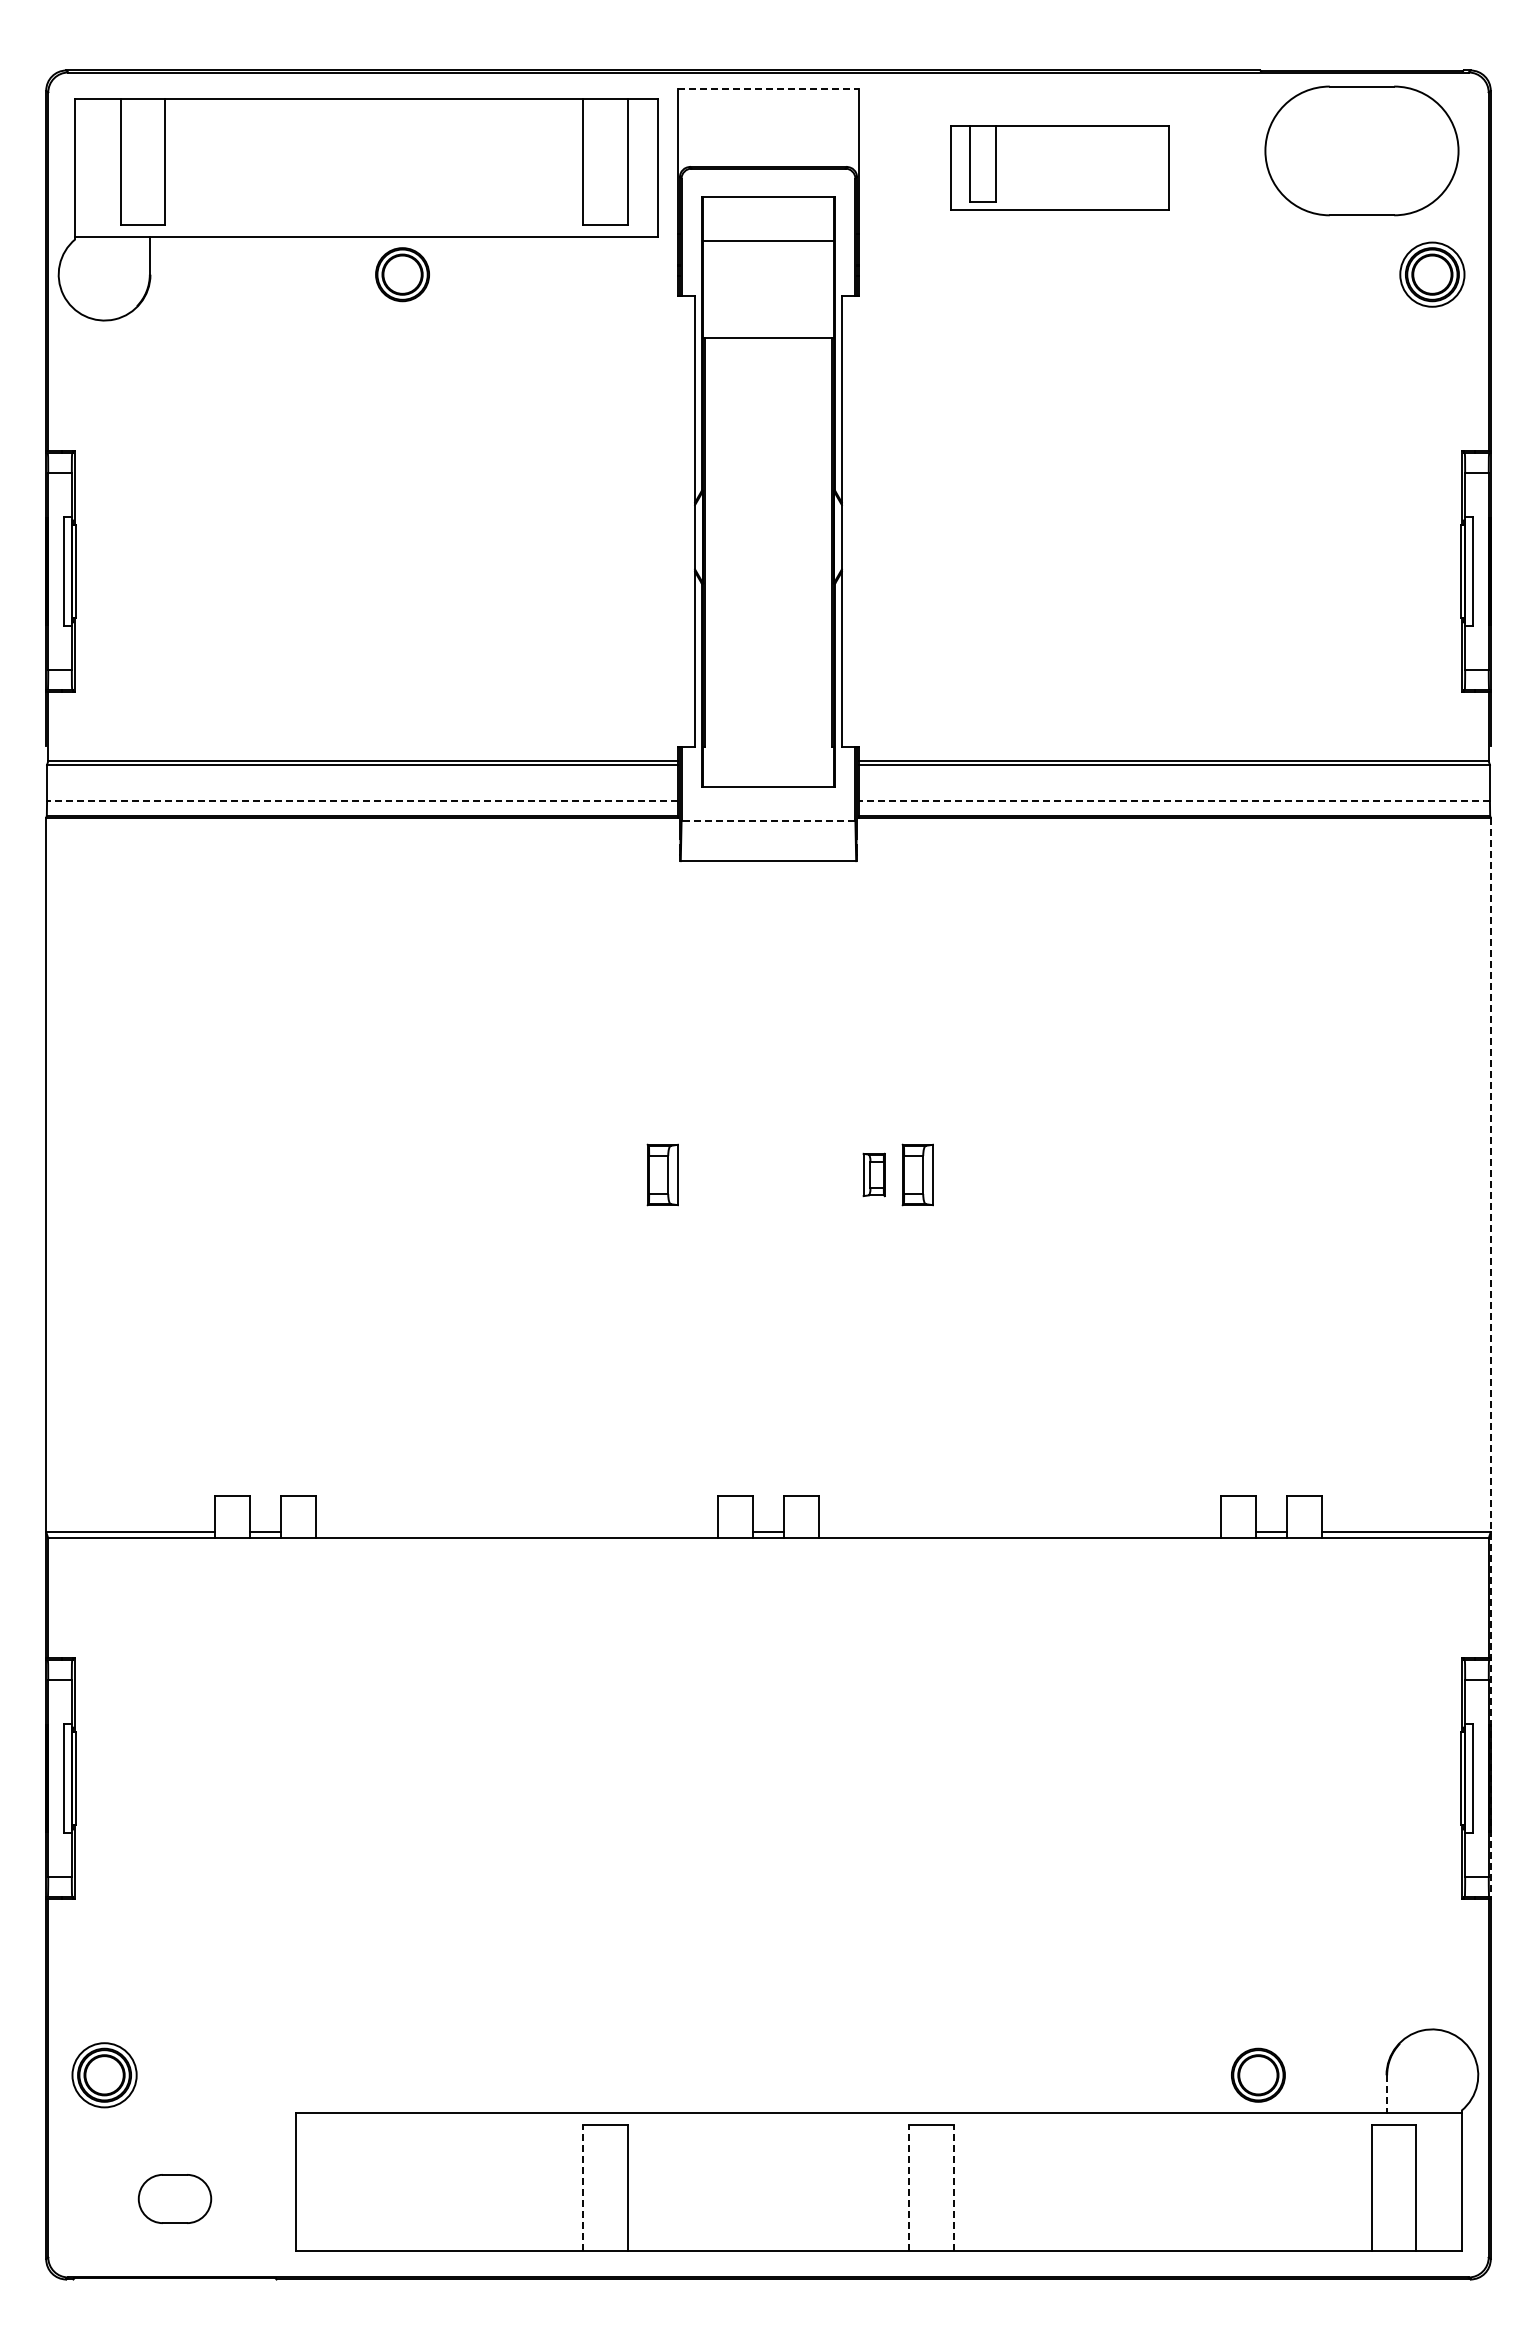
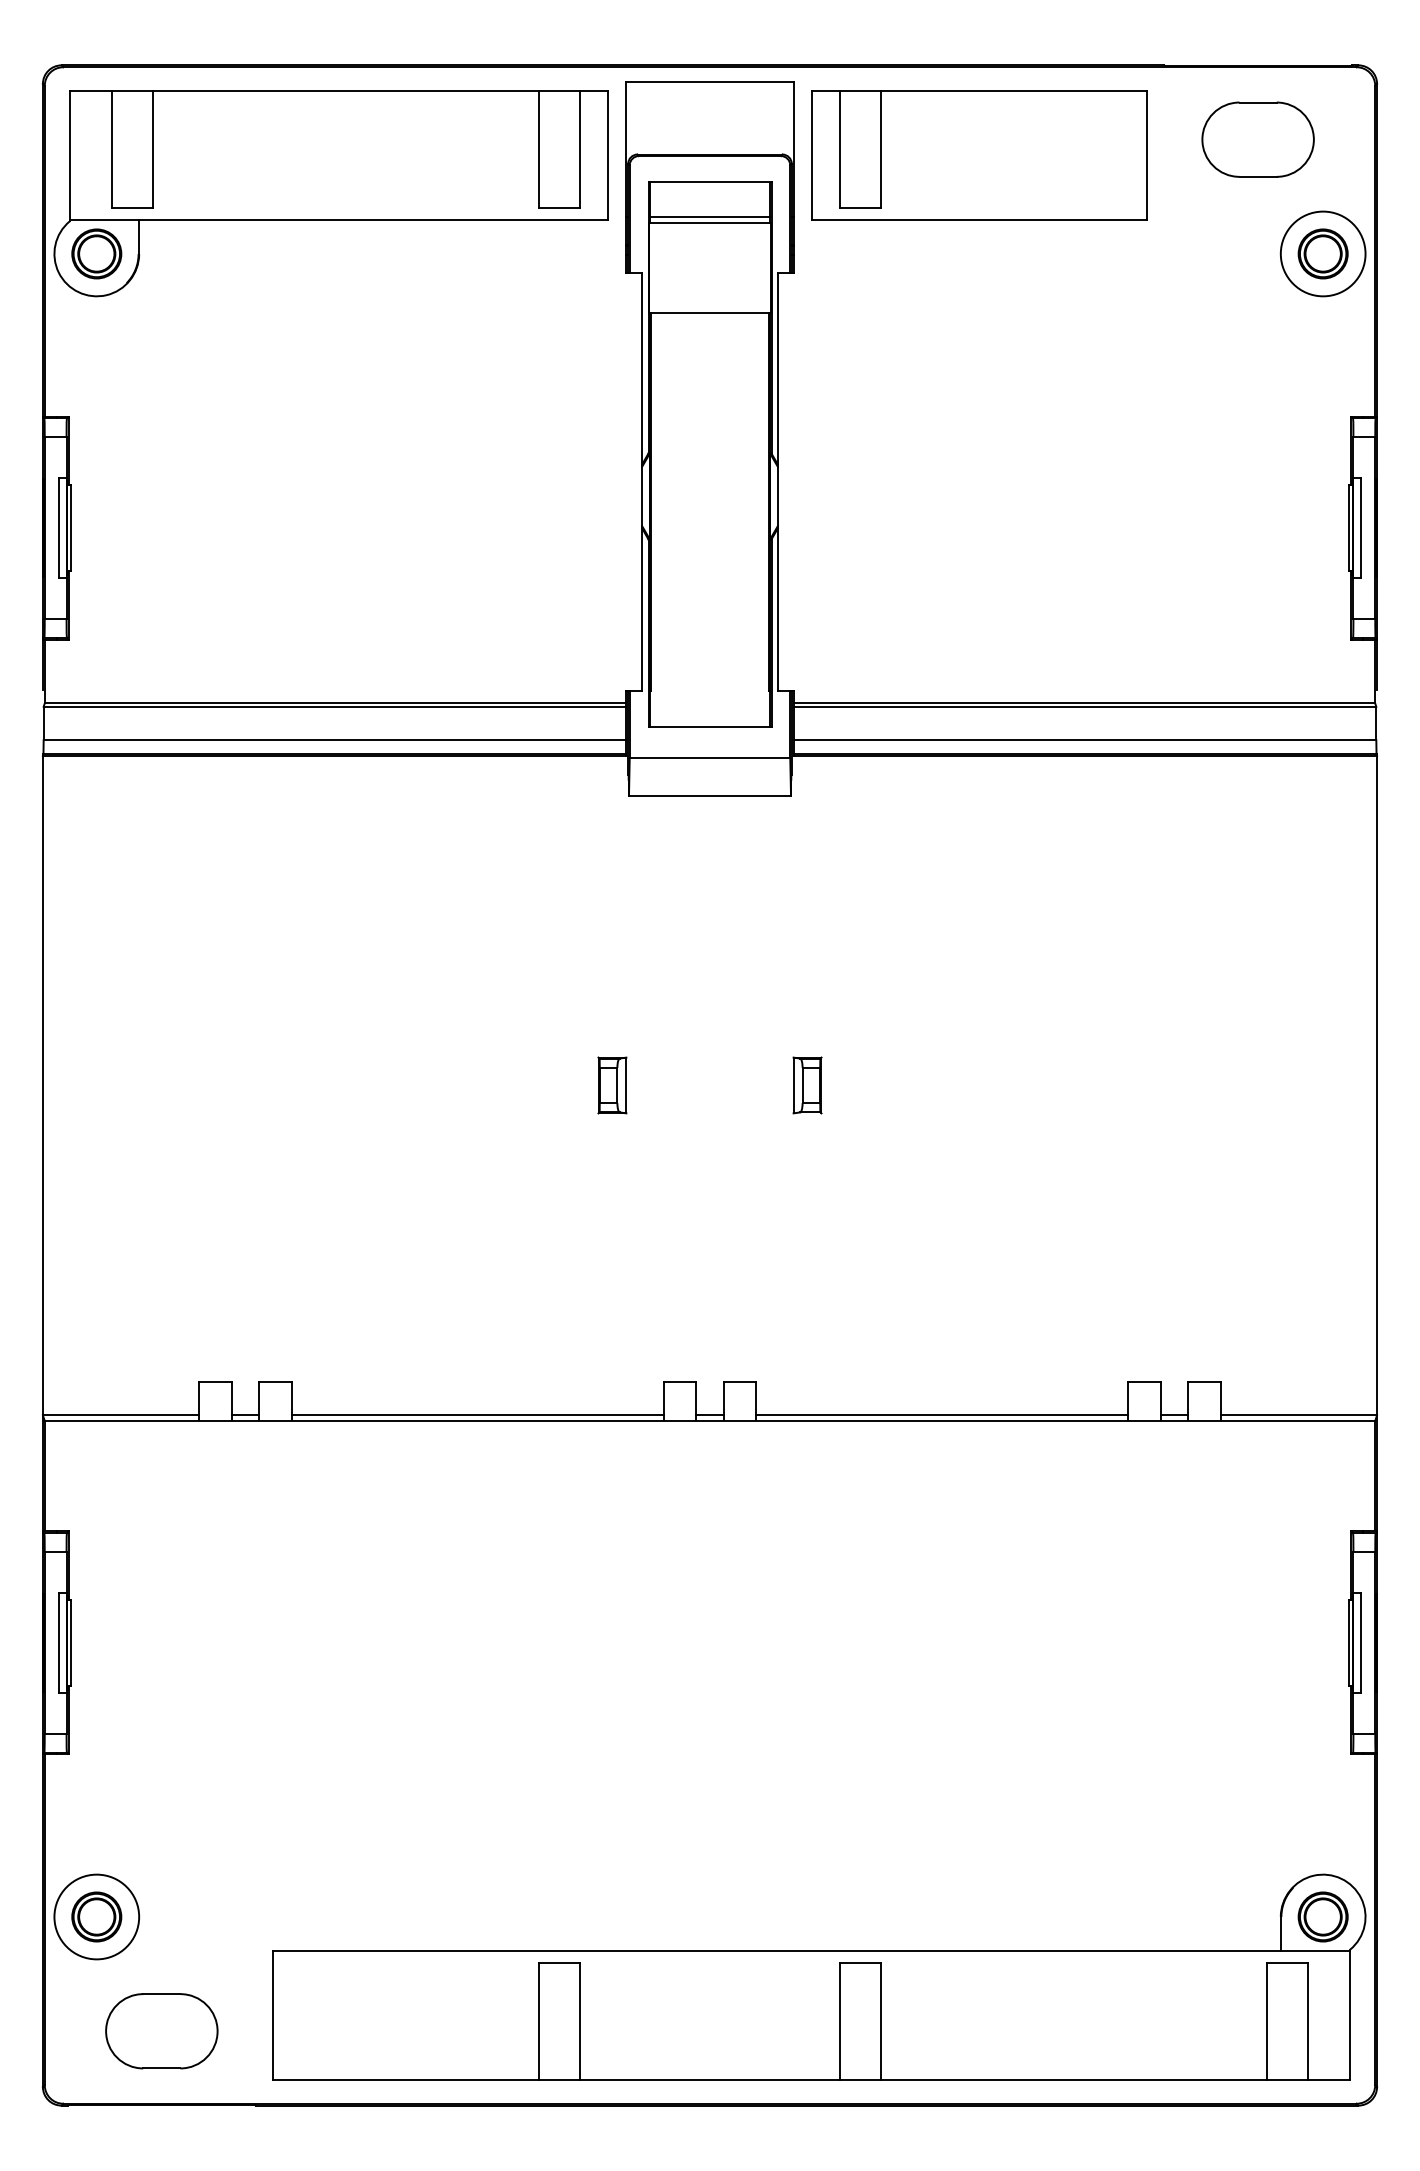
line: (768, 88) -> (710, 82), dashed -> solid
part: (1361, 150) -> (1257, 139), size x0.62
part: (1059, 167) -> (978, 154), size x1.67
line: (768, 234) -> (710, 216), added
part: (402, 274) -> (96, 253), moved
circle: (1432, 274) -> (1323, 253), size x1.43
line: (362, 801) -> (335, 740), dashed -> solid
line: (1173, 801) -> (1084, 740), dashed -> solid
line: (768, 820) -> (710, 758), dashed -> solid
part: (874, 1174) -> (807, 1085), size x1.43
part: (917, 1174) -> (847, 1085), removed
line: (1490, 1357) -> (1376, 1254), dashed -> solid
line: (516, 1532) -> (477, 1415), added
line: (1019, 1532) -> (941, 1415), added
part: (1258, 2074) -> (1323, 1916), moved
circle: (104, 2075) -> (96, 1917), size x1.43
line: (1386, 2093) -> (1280, 1933), dashed -> solid
line: (583, 2187) -> (539, 2020), dashed -> solid
line: (909, 2187) -> (840, 2020), dashed -> solid
line: (953, 2187) -> (880, 2020), dashed -> solid
part: (174, 2198) -> (161, 2030), size x1.67

